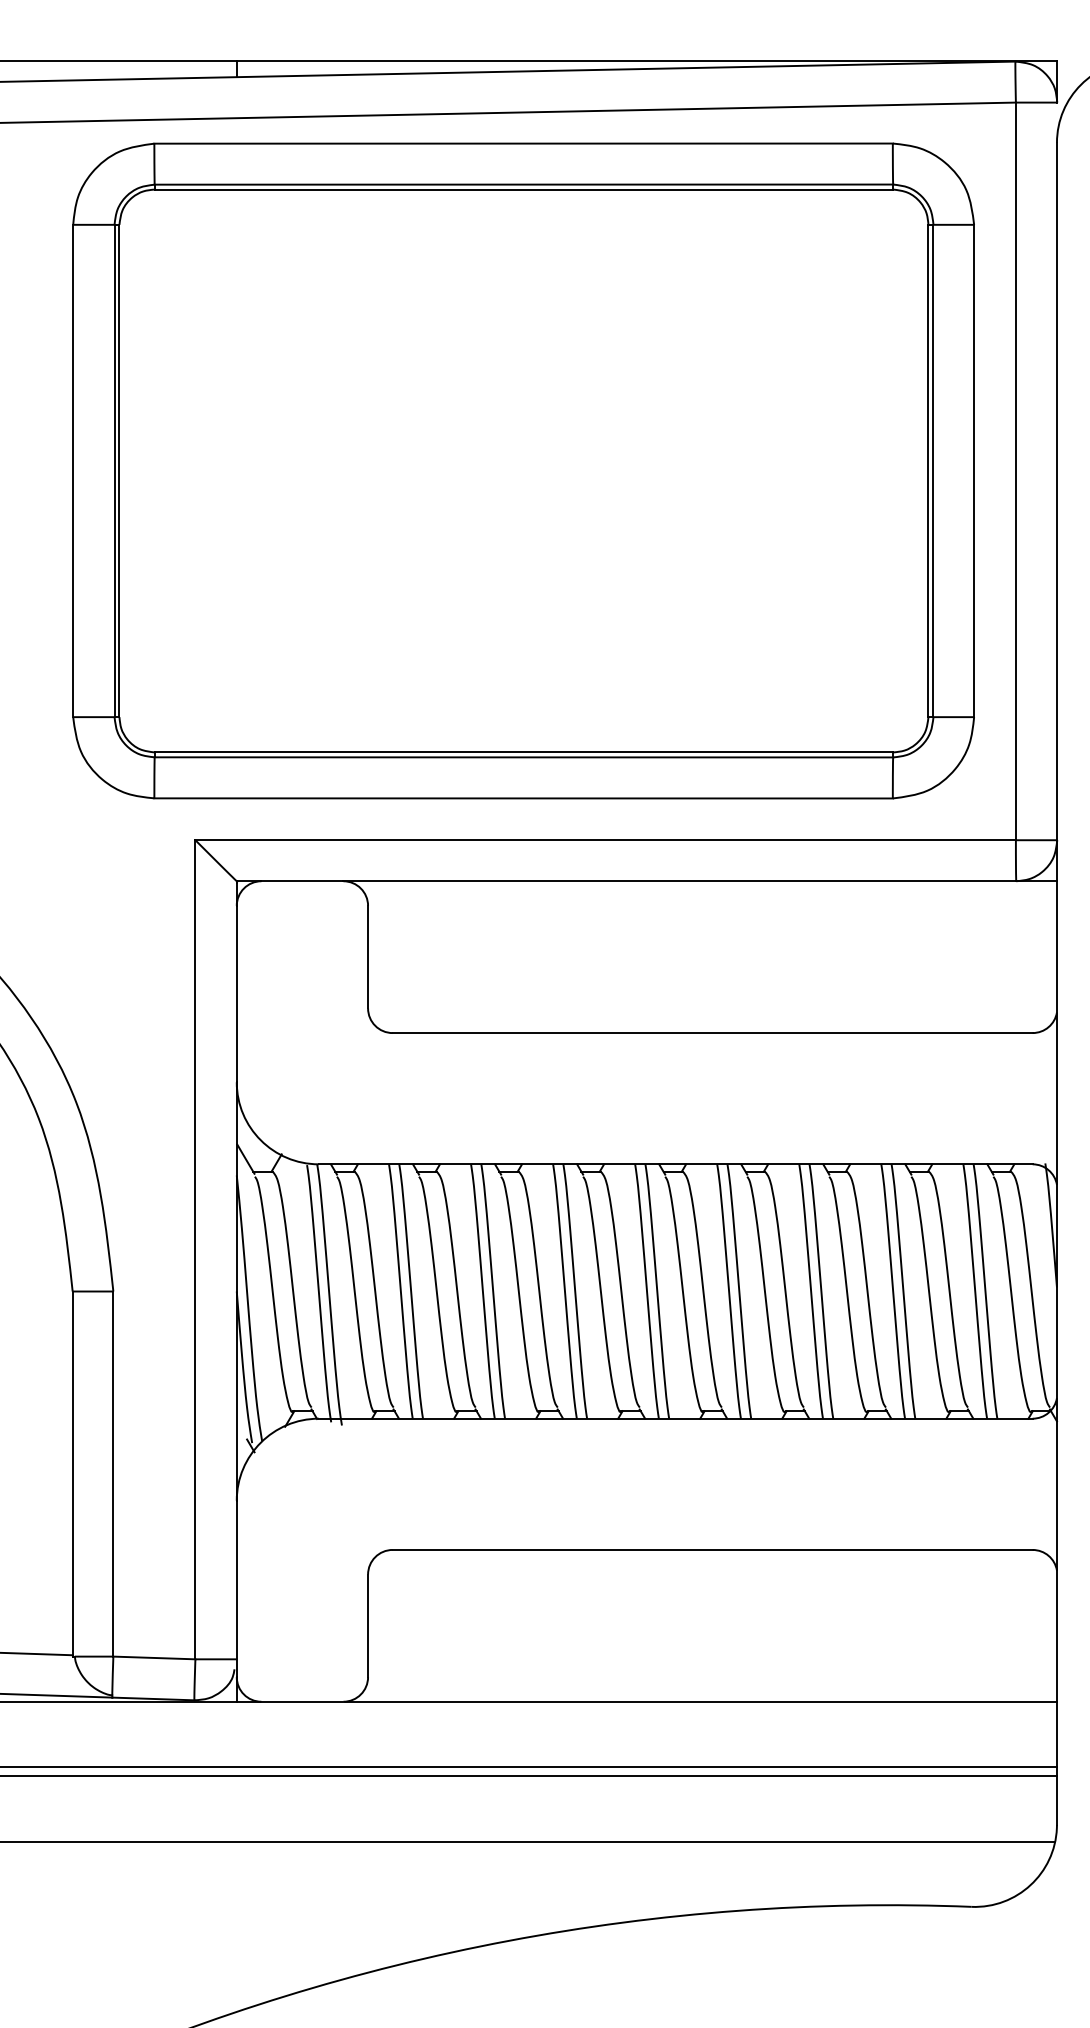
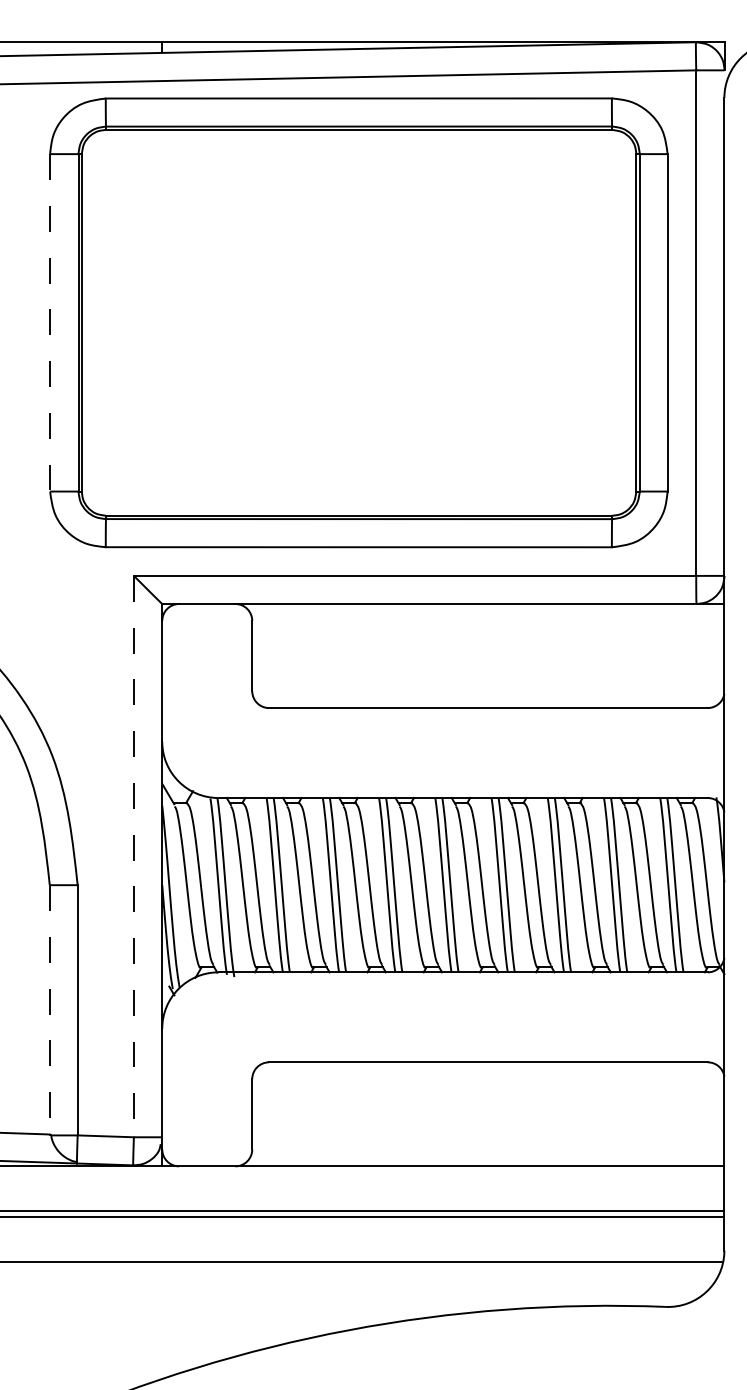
line: (73, 470) -> (50, 322), solid -> dashed
line: (194, 1249) -> (133, 856), solid -> dashed
line: (72, 1474) -> (49, 1010), solid -> dashed

